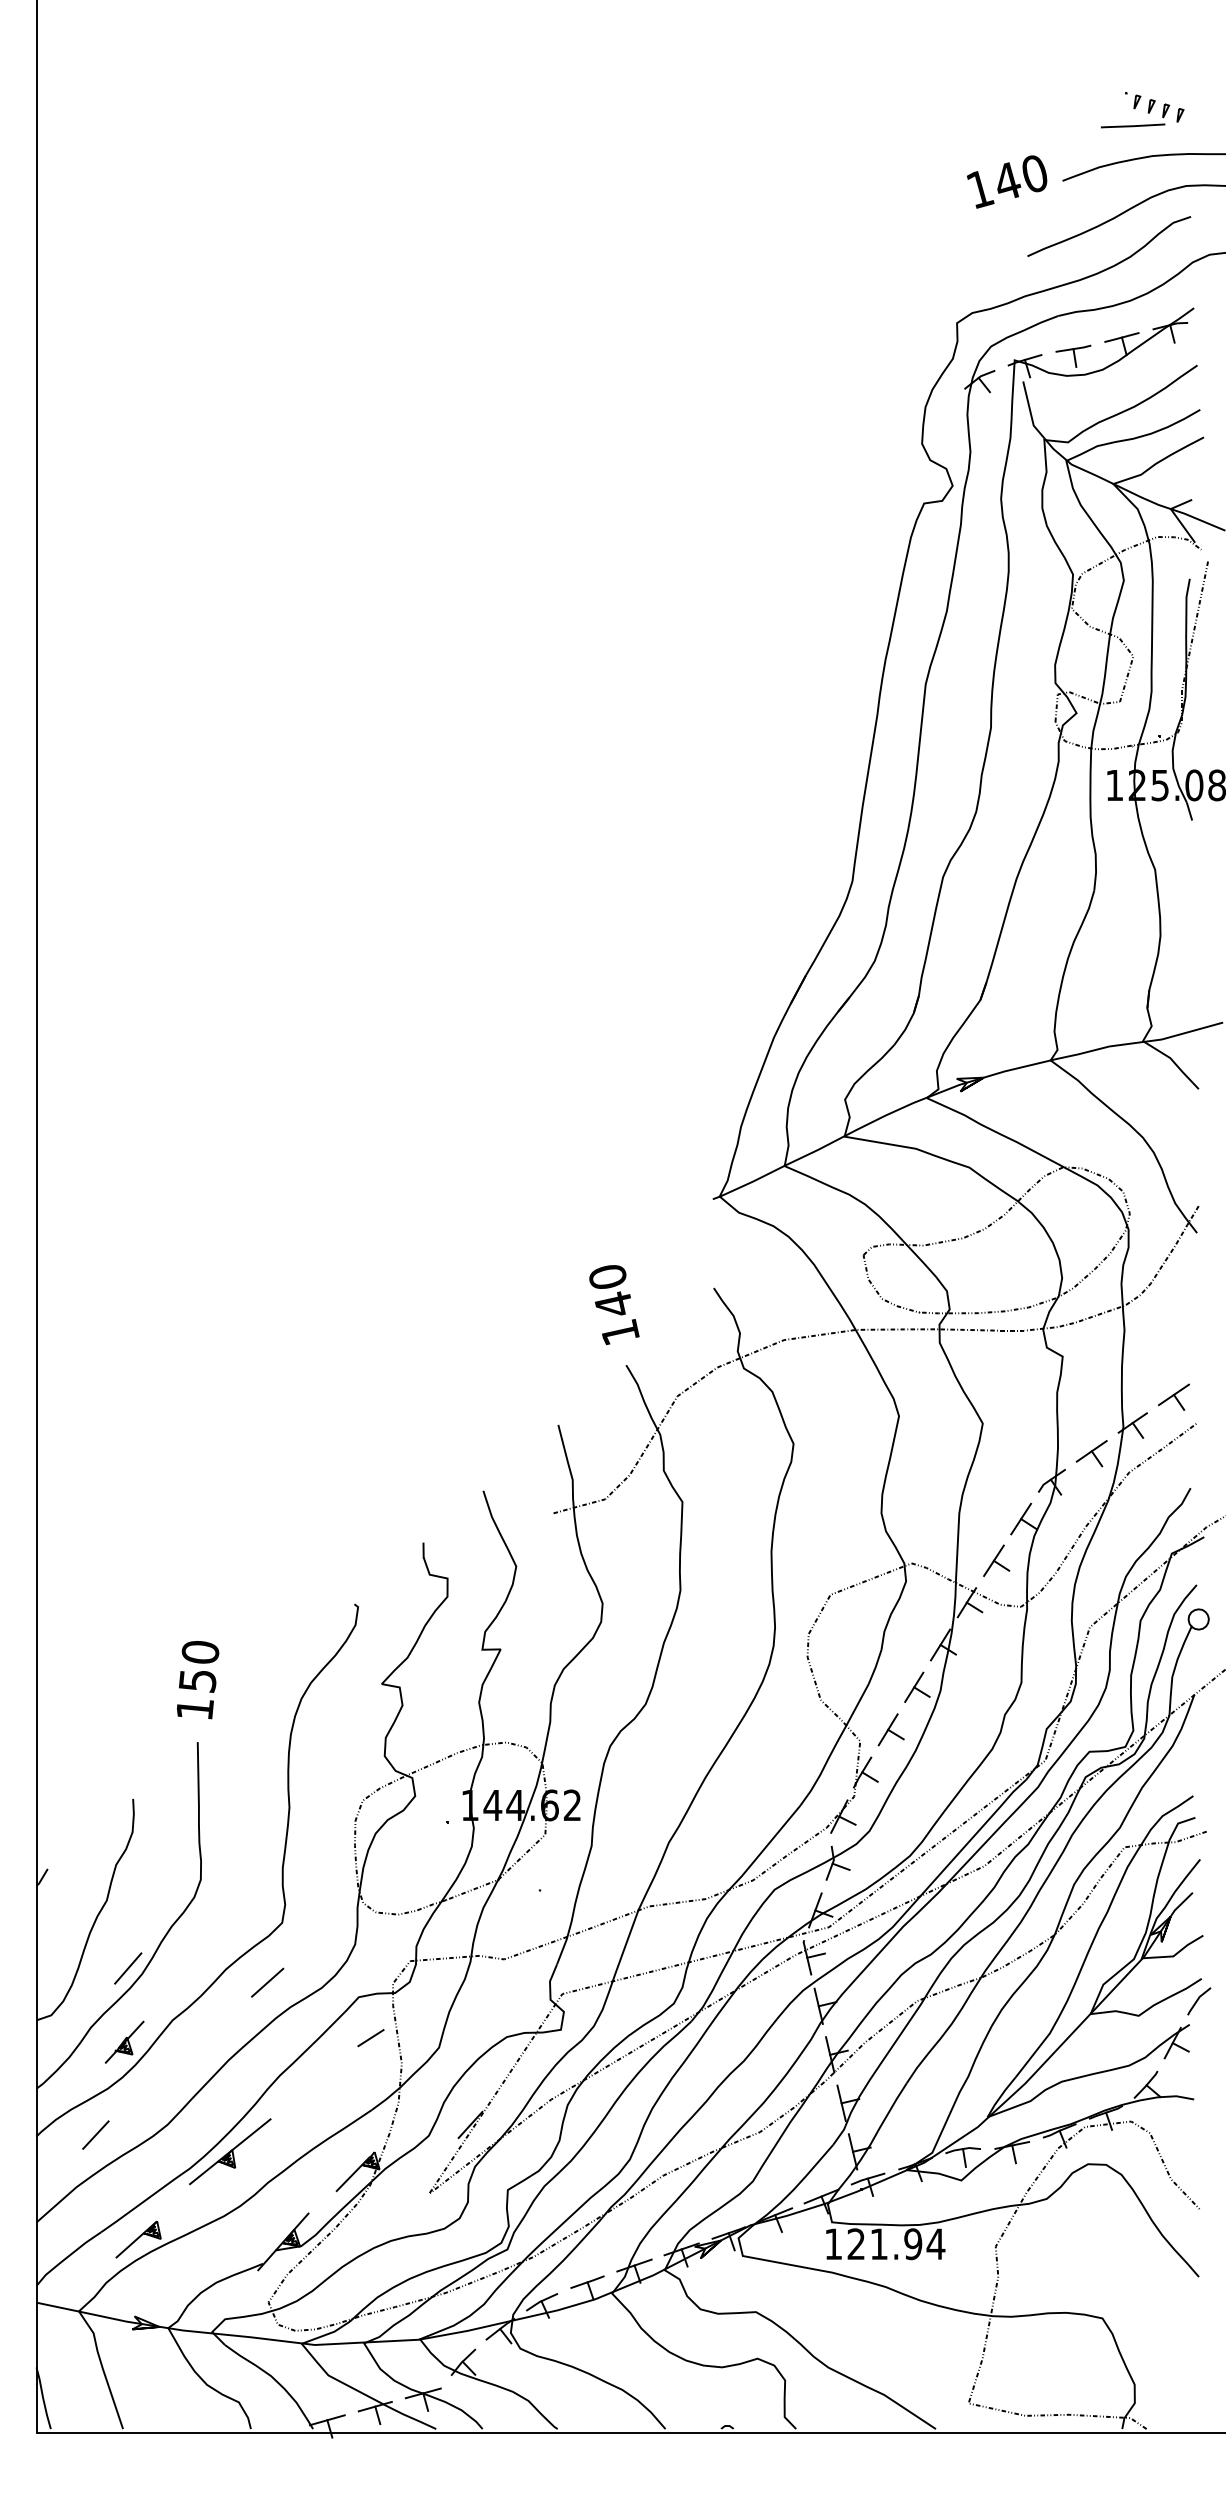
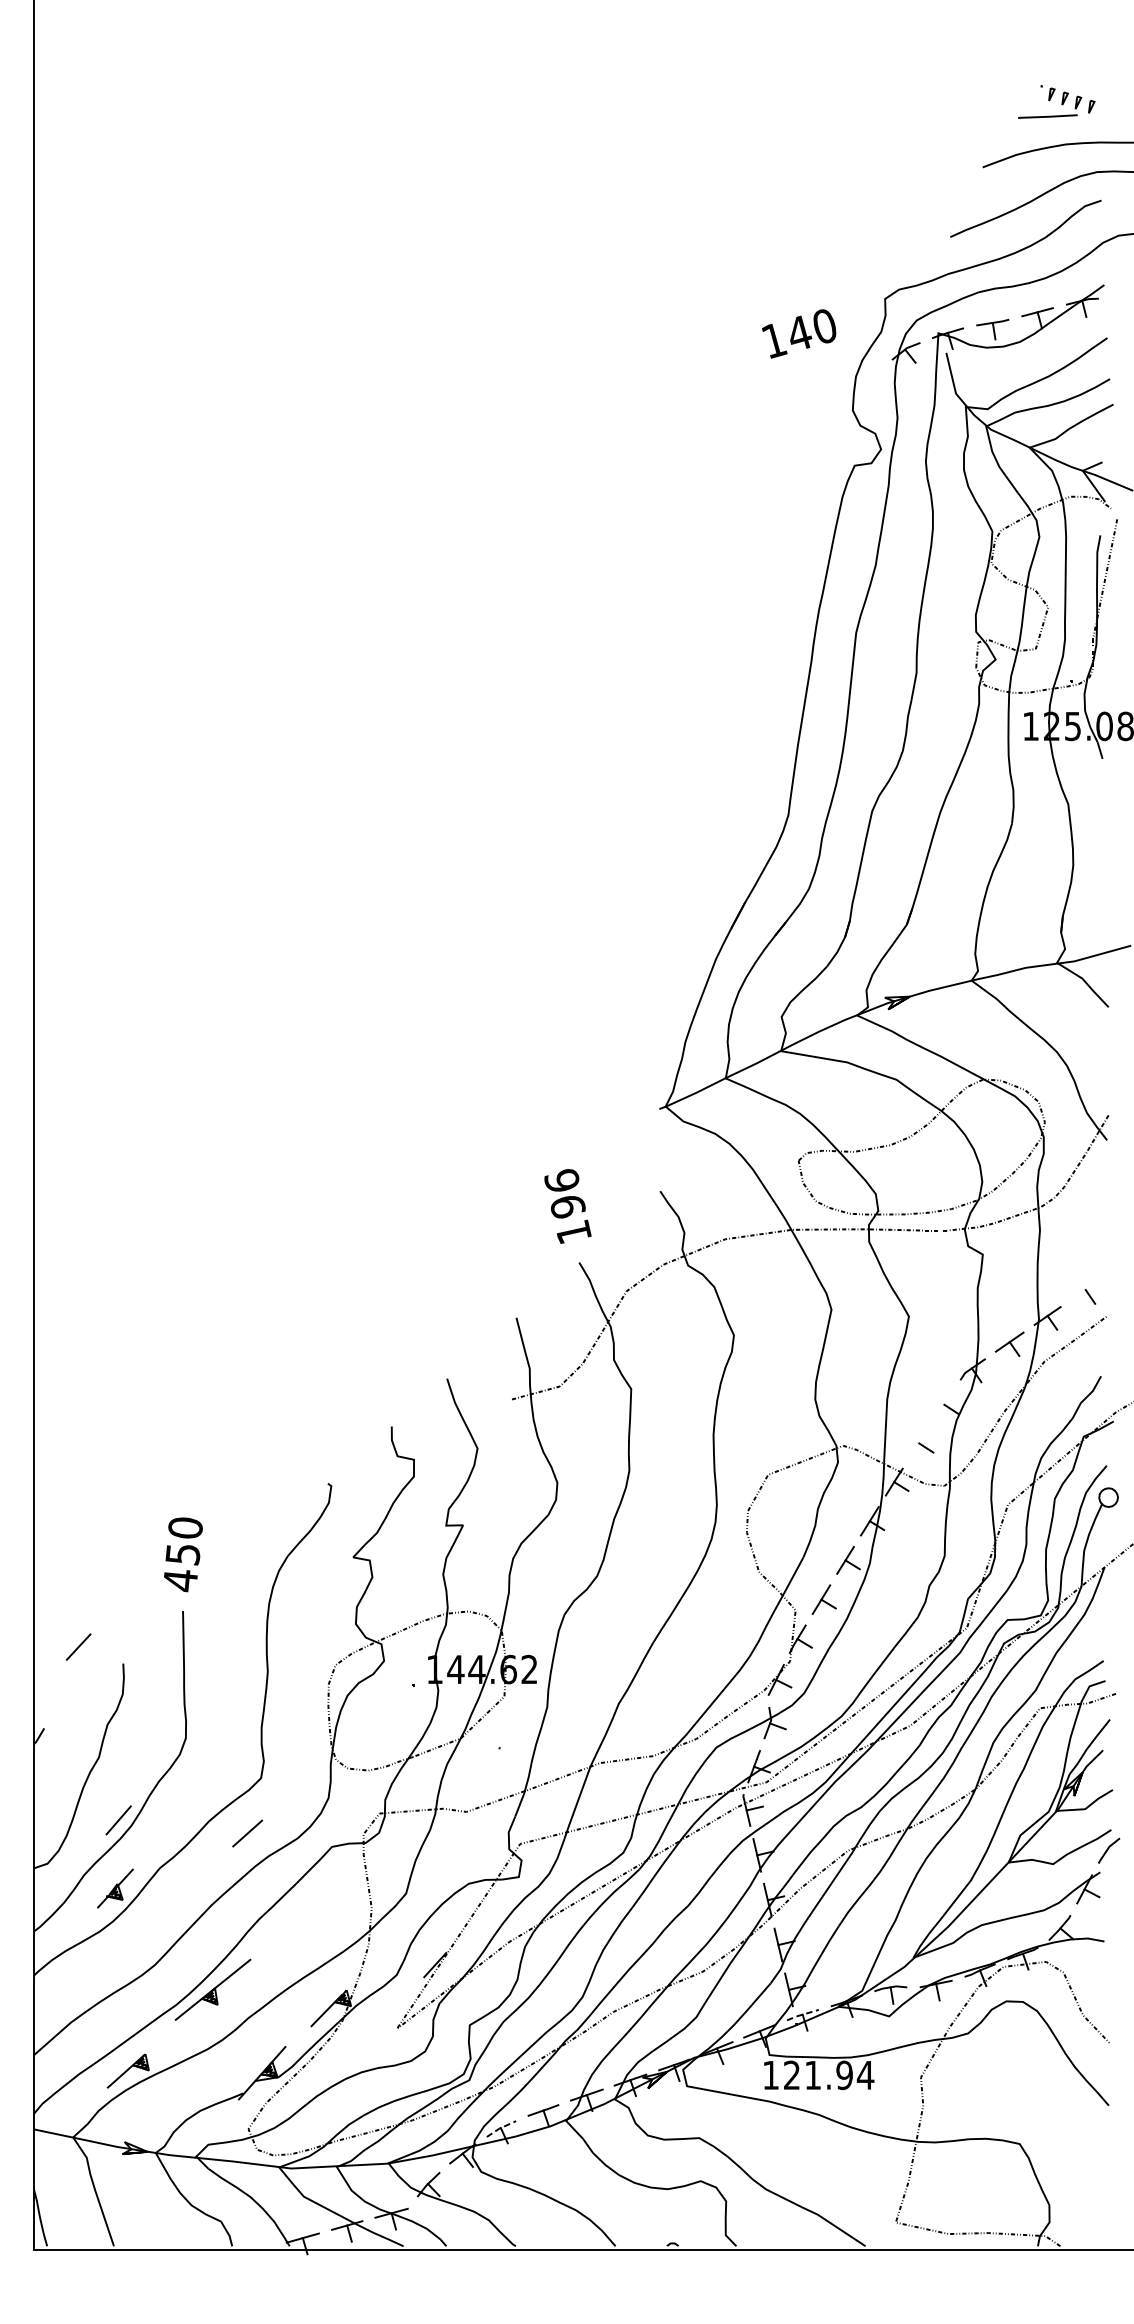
text: (1007, 181) -> (799, 333), moved
text: (610, 1290) -> (564, 1193), 140 -> 196
line: (1173, 1394) -> (1085, 1289), removed
line: (1021, 1518) -> (944, 1404), removed
line: (993, 1560) -> (918, 1443), removed
text: (195, 1709) -> (180, 1580), 150 -> 450
line: (370, 2038) -> (342, 1885), removed
line: (95, 2134) -> (78, 1646), moved
line: (867, 2178) -> (802, 2014), solid -> dashed
line: (541, 2301) -> (500, 2128), solid -> dashed

